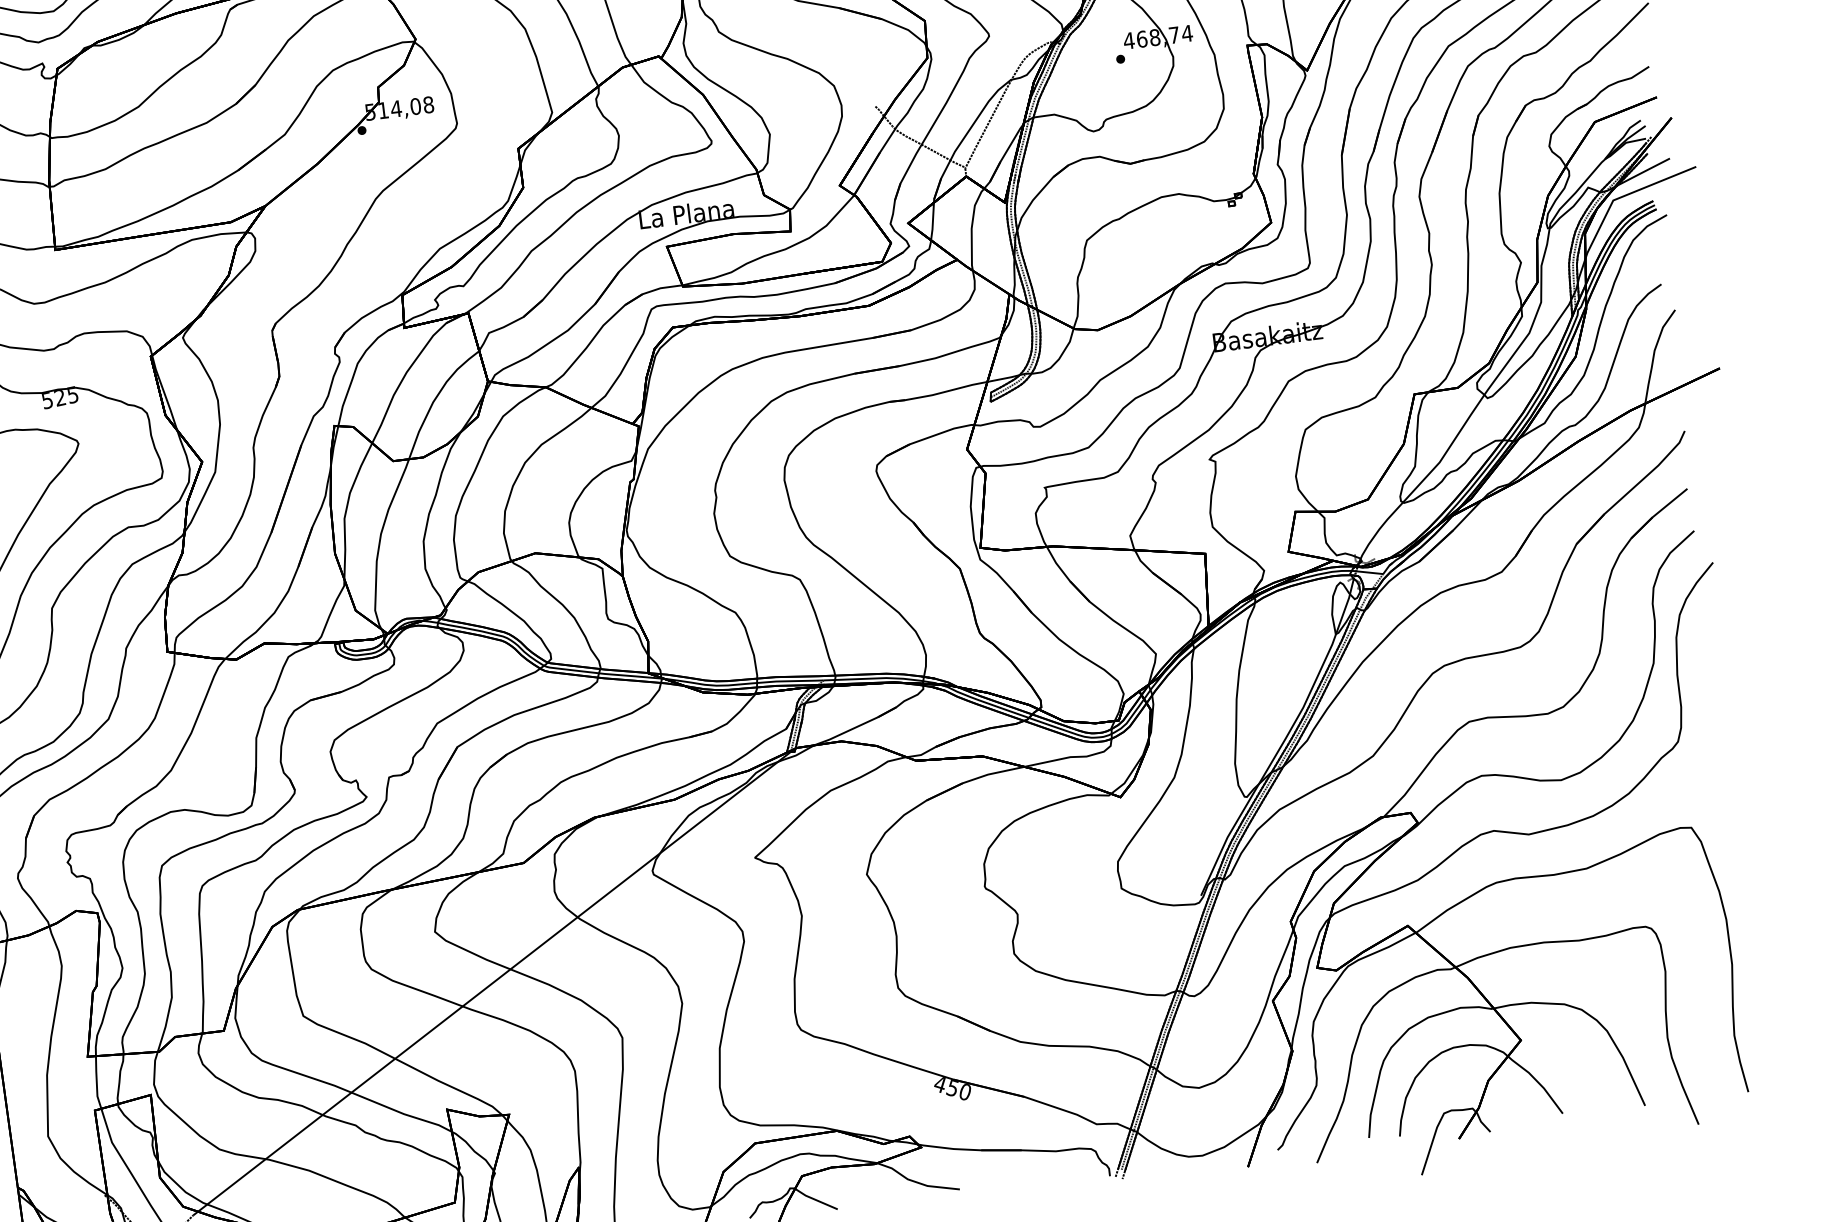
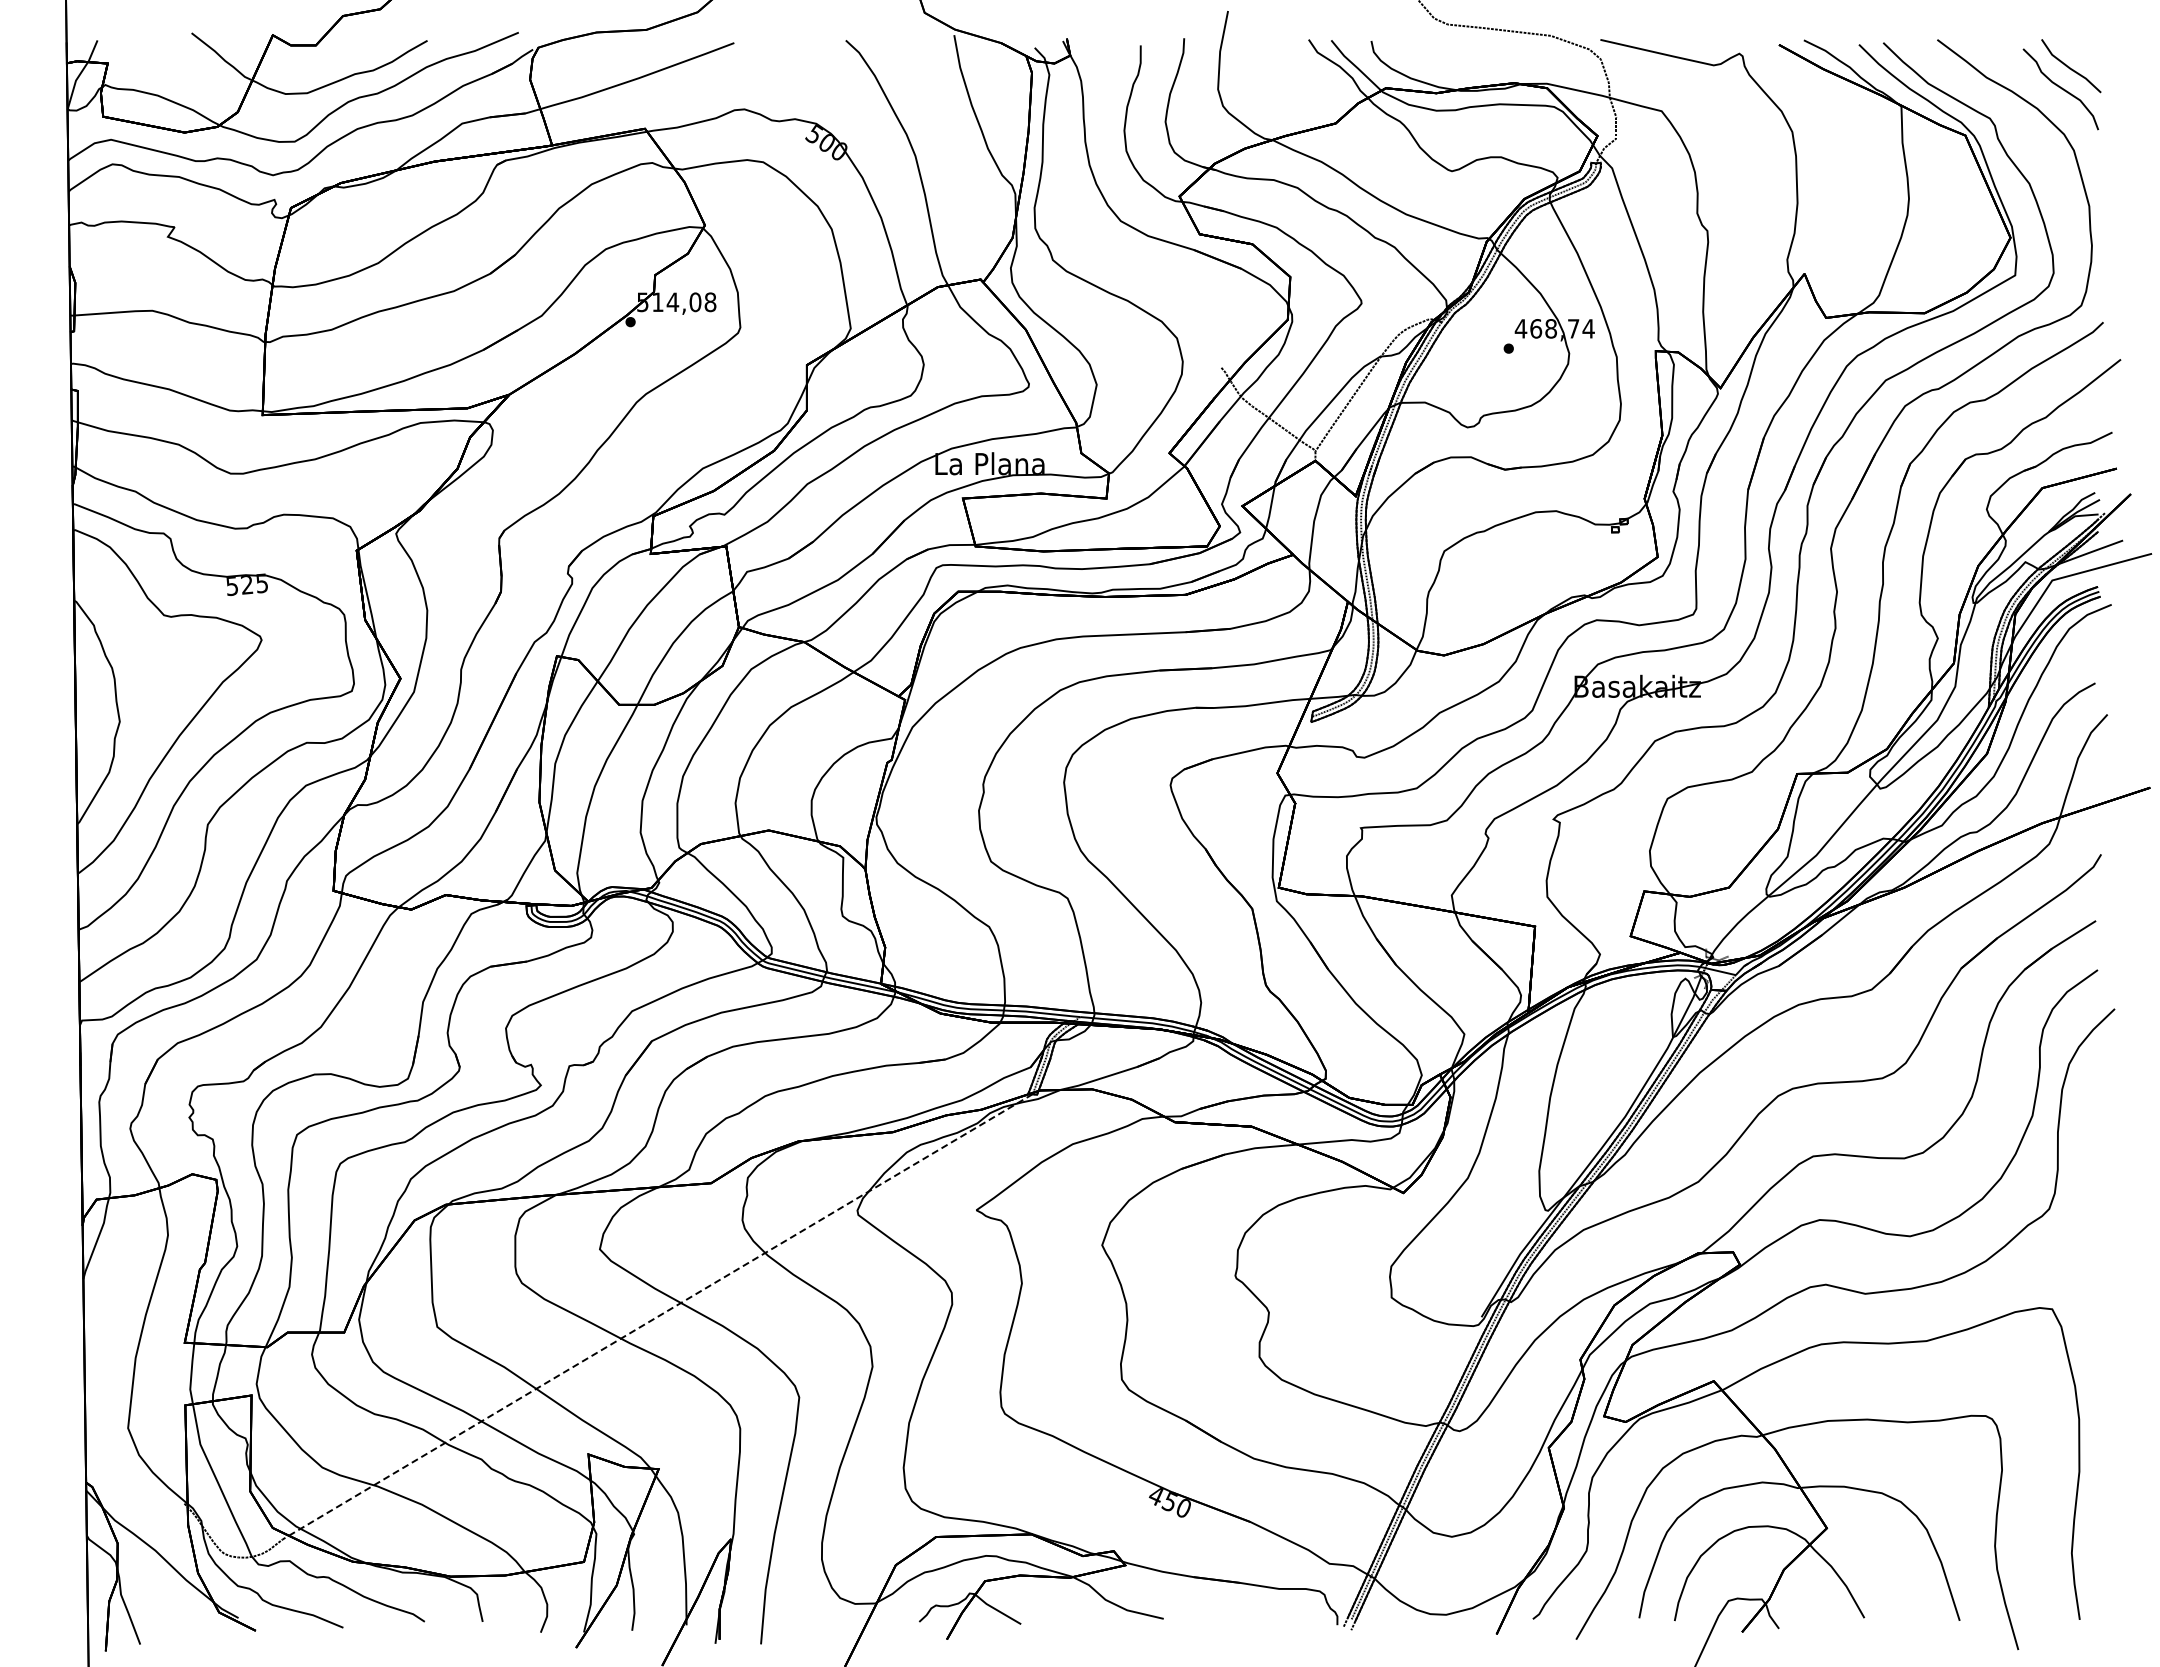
line: (491, 984) -> (657, 1317), solid -> dashed

